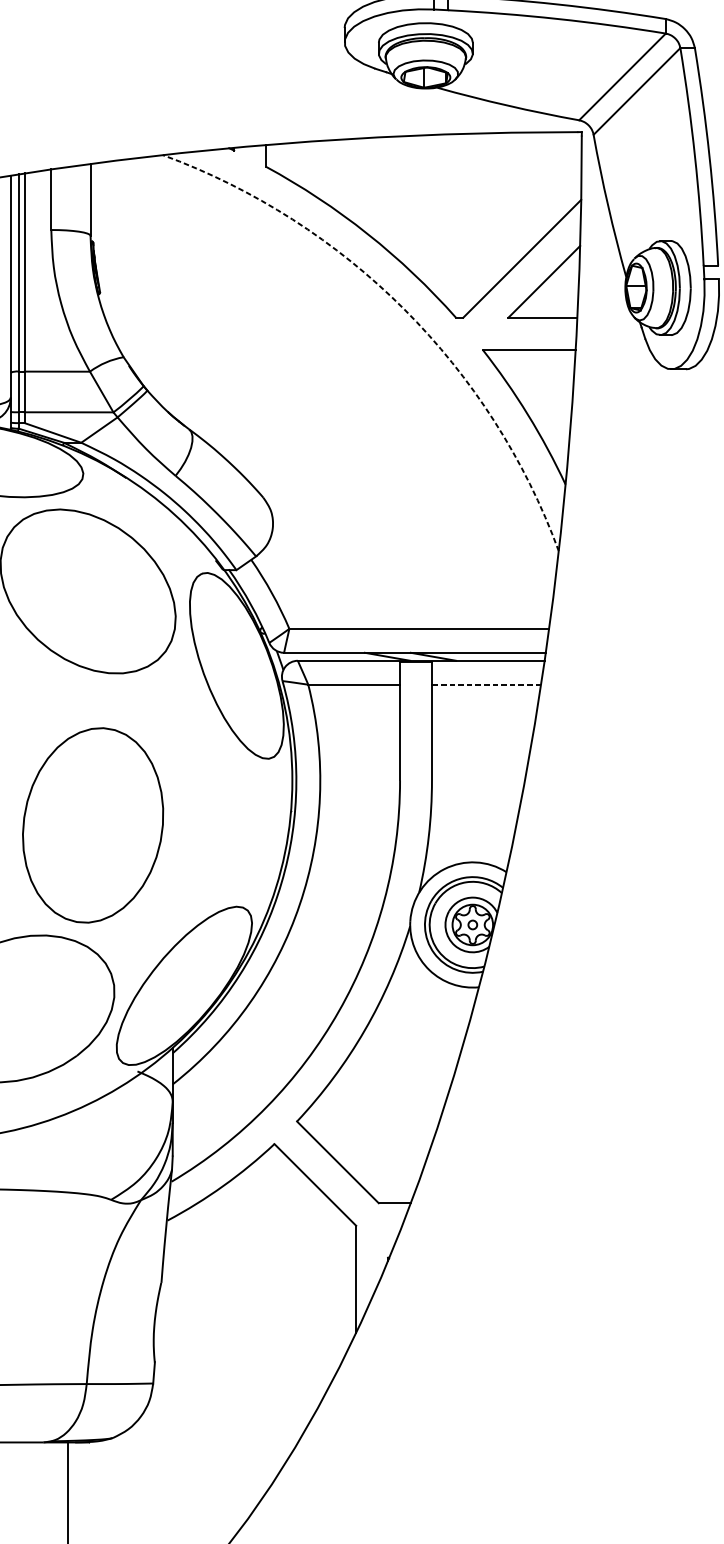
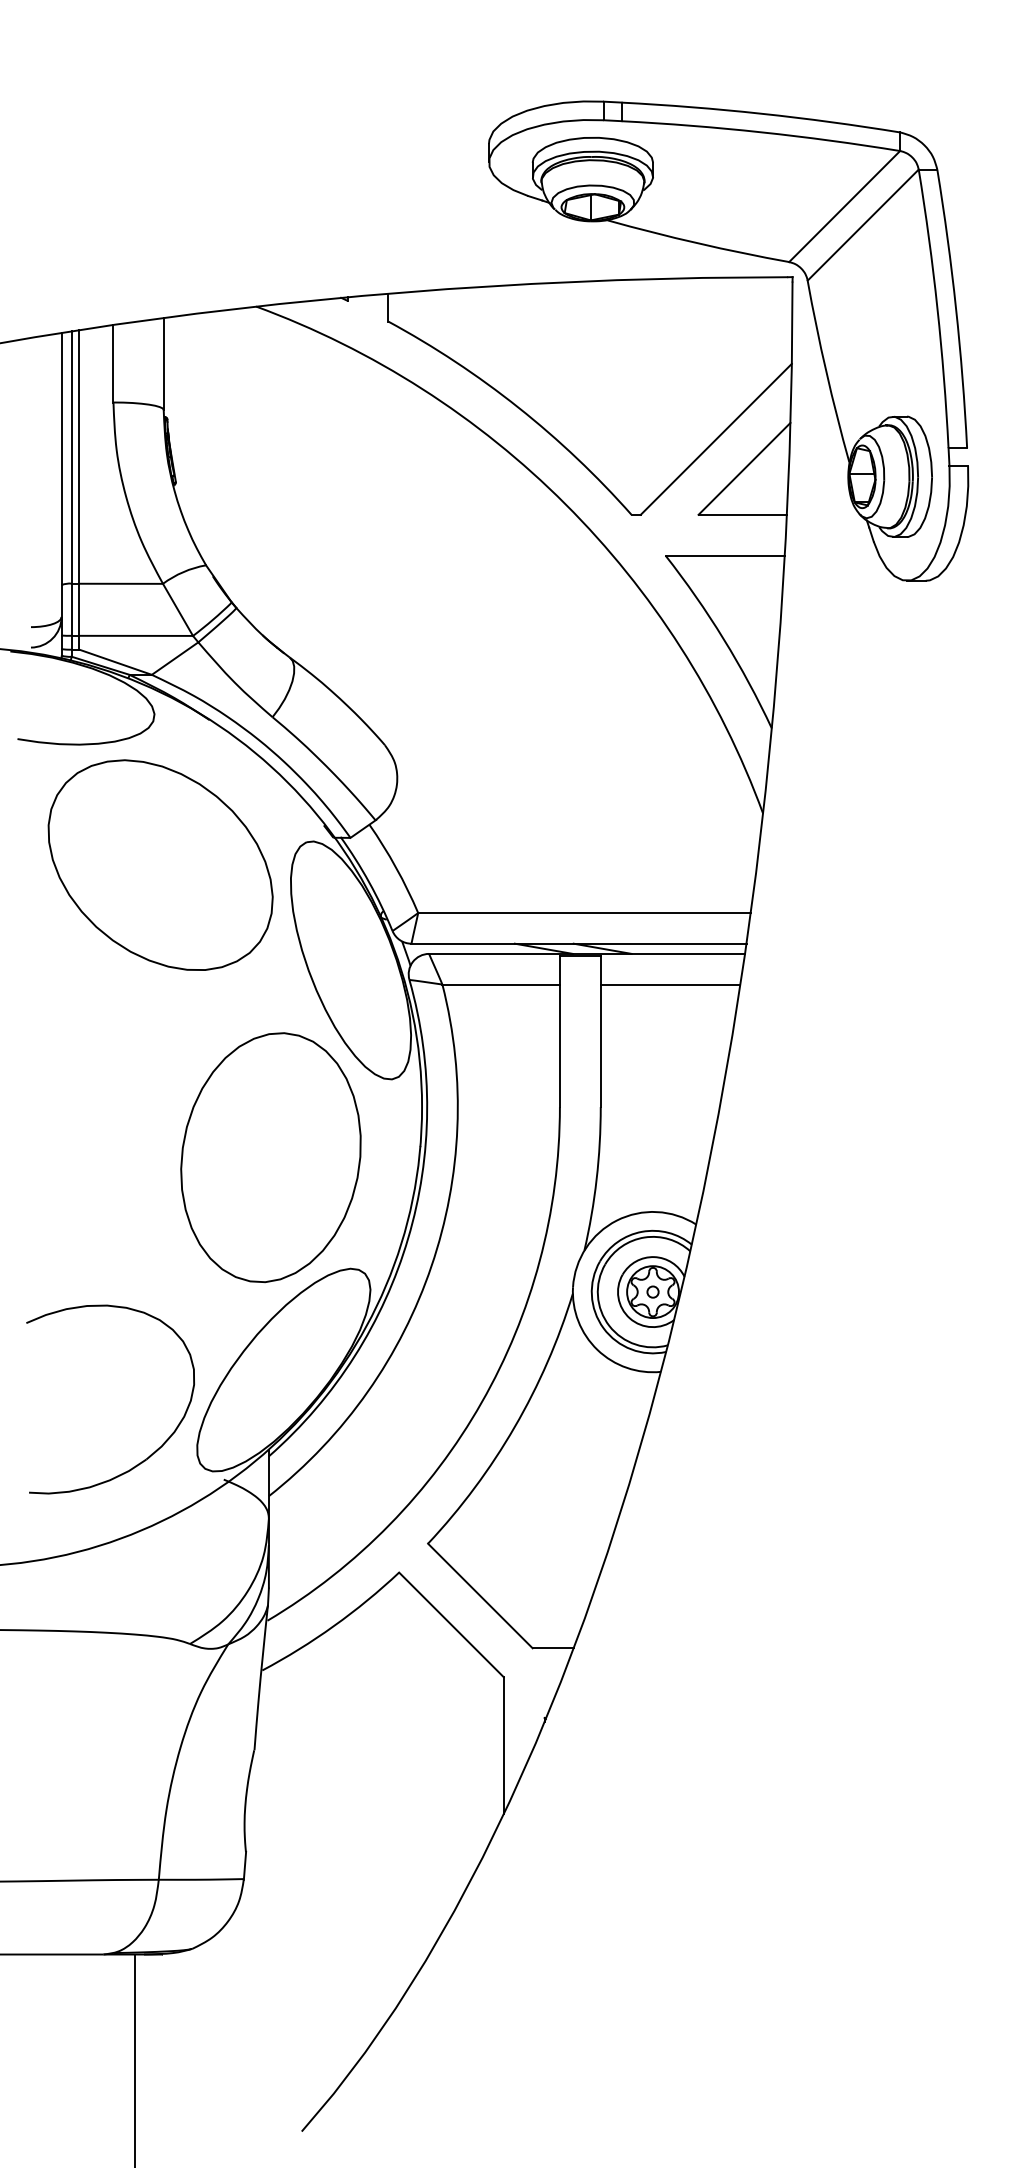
arc: (404, 309) -> (565, 504), dashed -> solid
line: (486, 684) -> (670, 984), dashed -> solid
part: (92, 825) -> (270, 1157), moved

